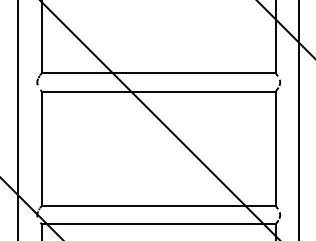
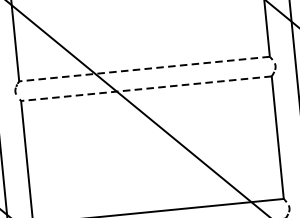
line: (158, 73) -> (144, 69), solid -> dashed
line: (158, 91) -> (146, 88), solid -> dashed

